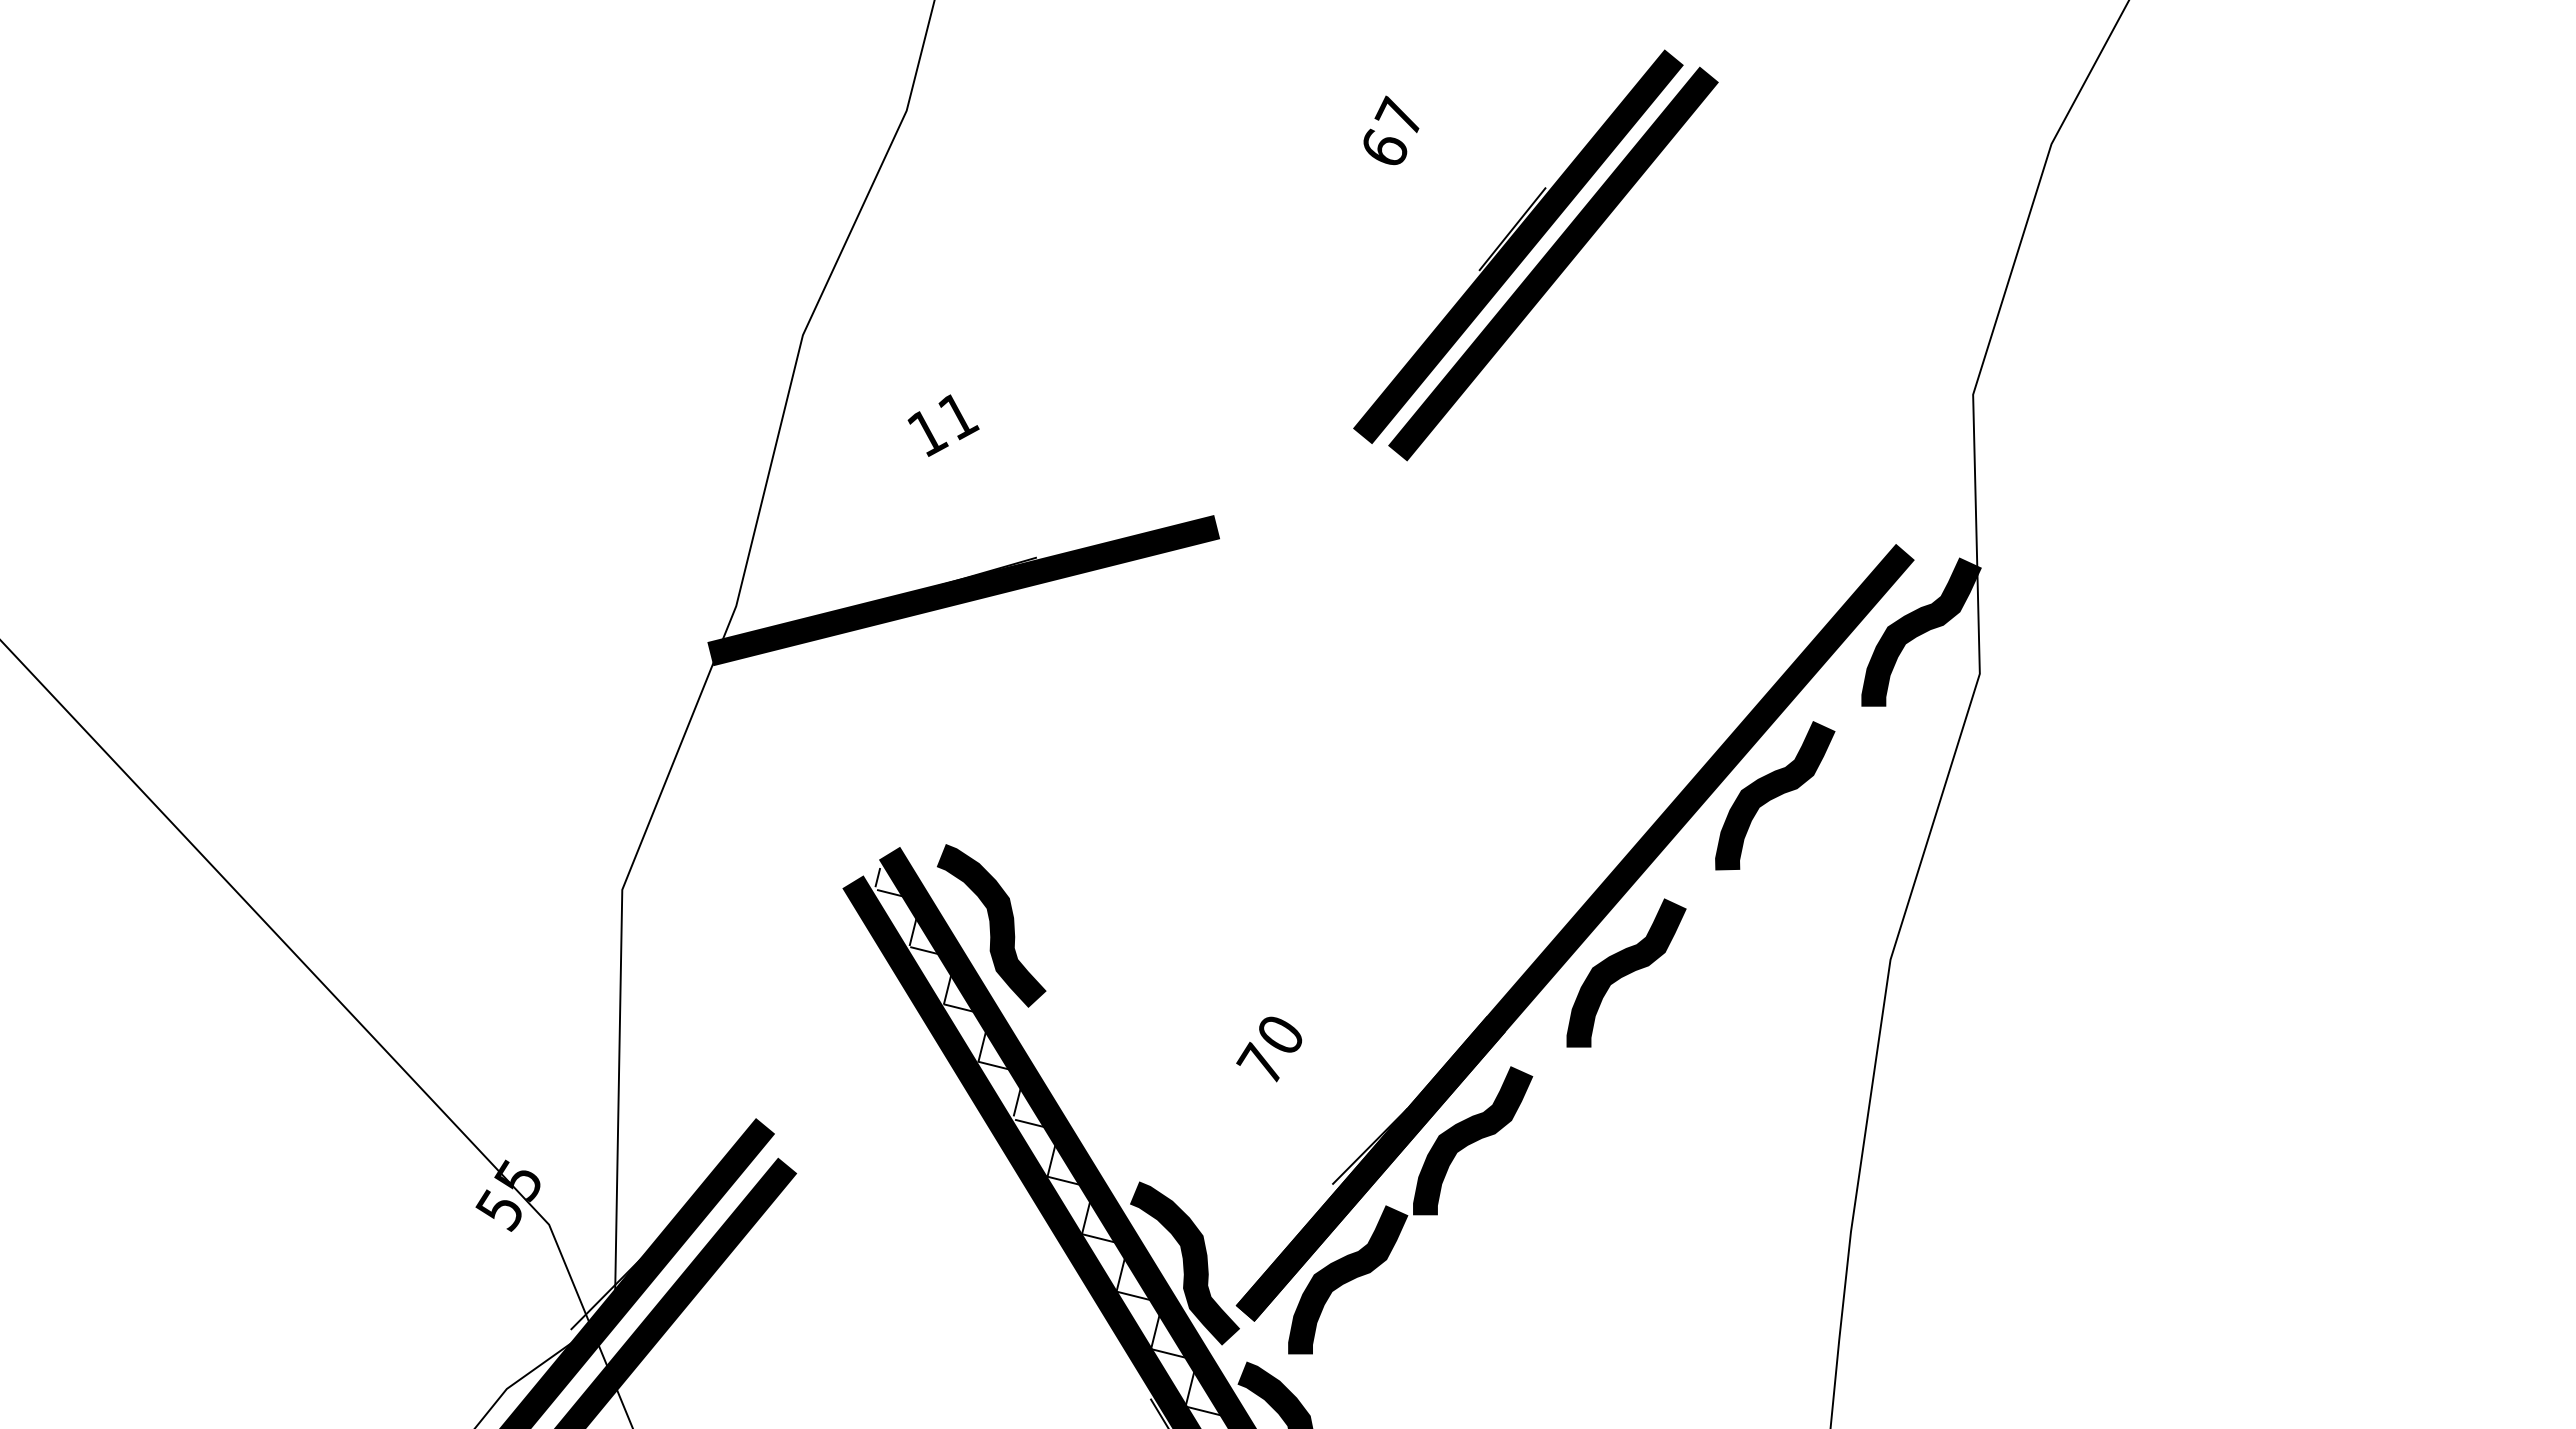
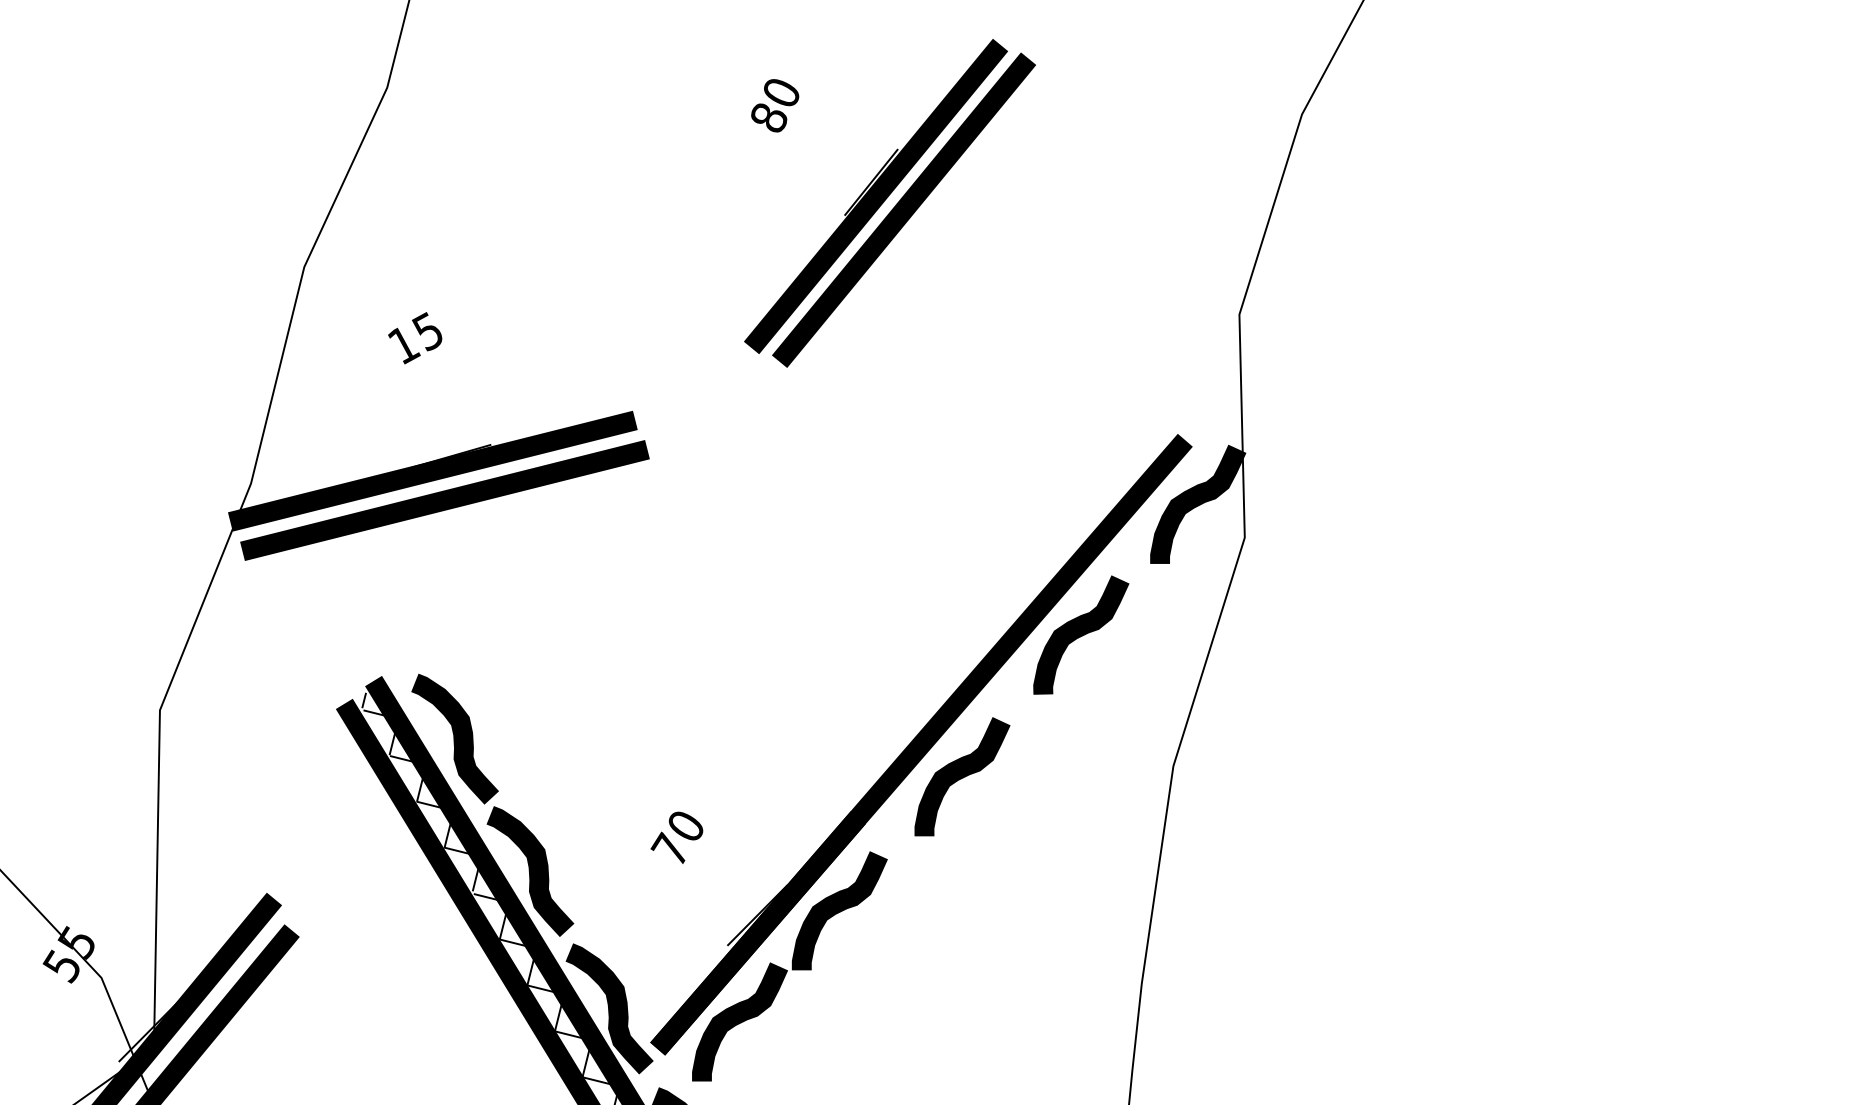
text: (1392, 130) -> (775, 103), 67 -> 80
text: (958, 415) -> (428, 331), 11 -> 15
line: (978, 626) -> (444, 499), added
curve: (1085, 1091) -> (530, 871), added

